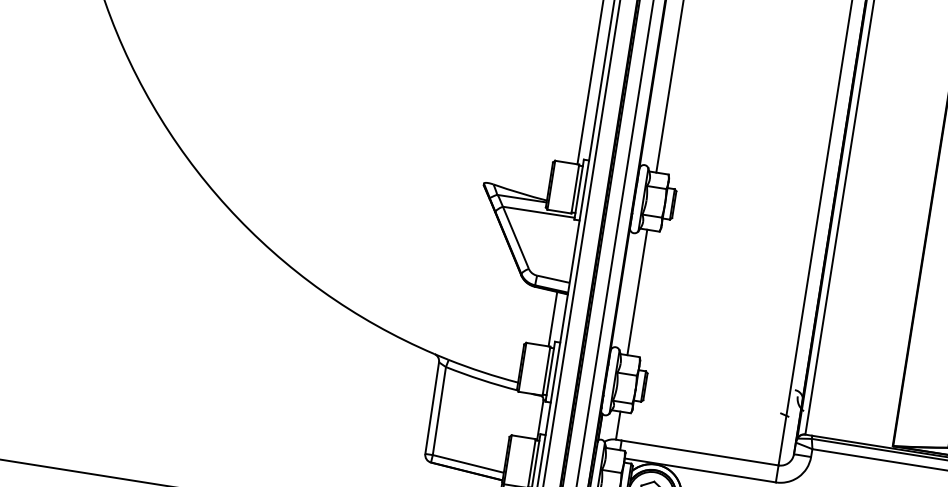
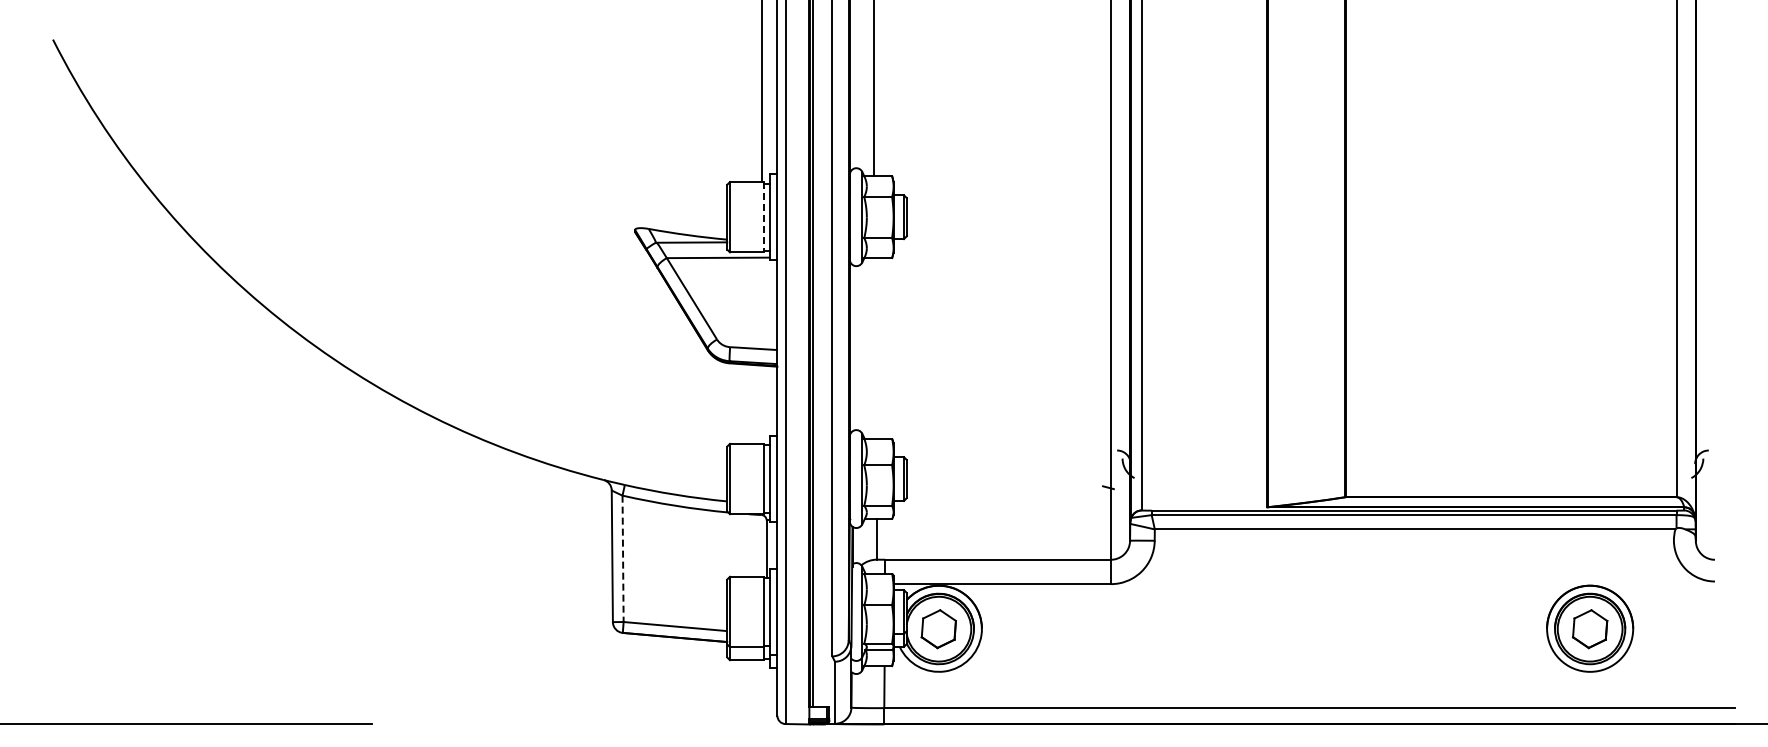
line: (575, 189) -> (764, 217), solid -> dashed
line: (637, 292) -> (874, 348), removed
line: (552, 318) -> (761, 404), removed
line: (439, 411) -> (623, 559), solid -> dashed

